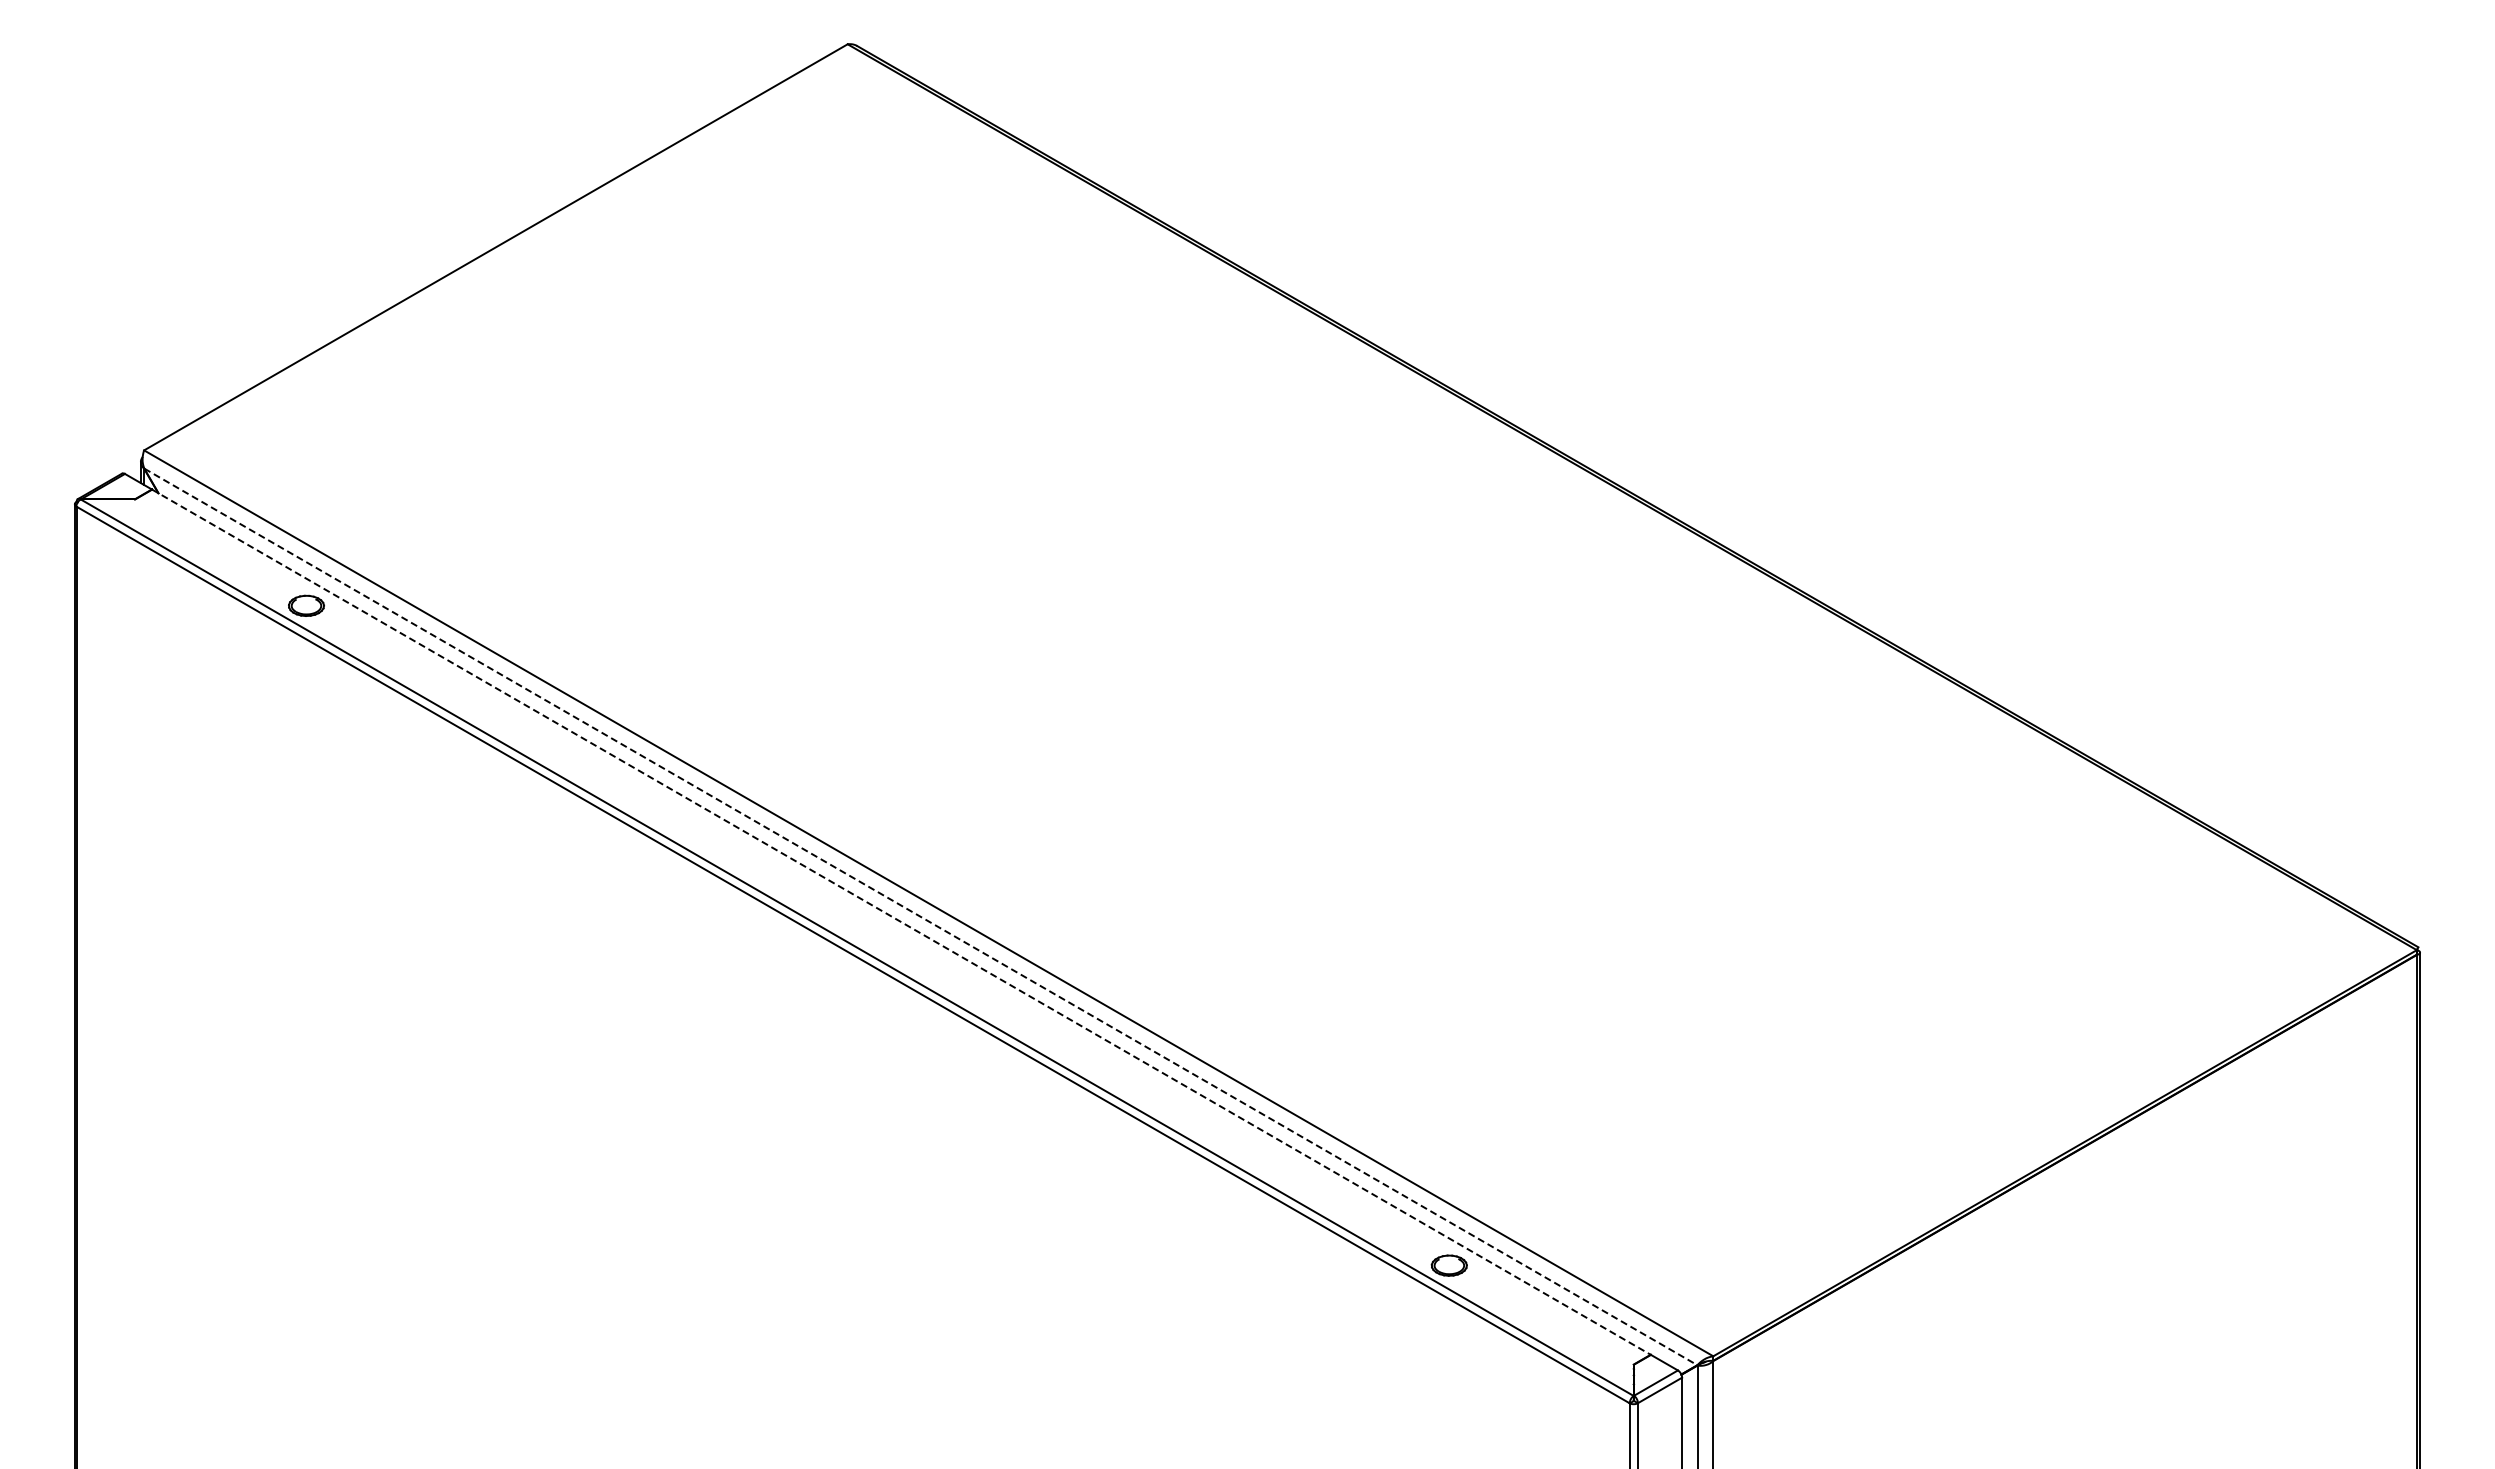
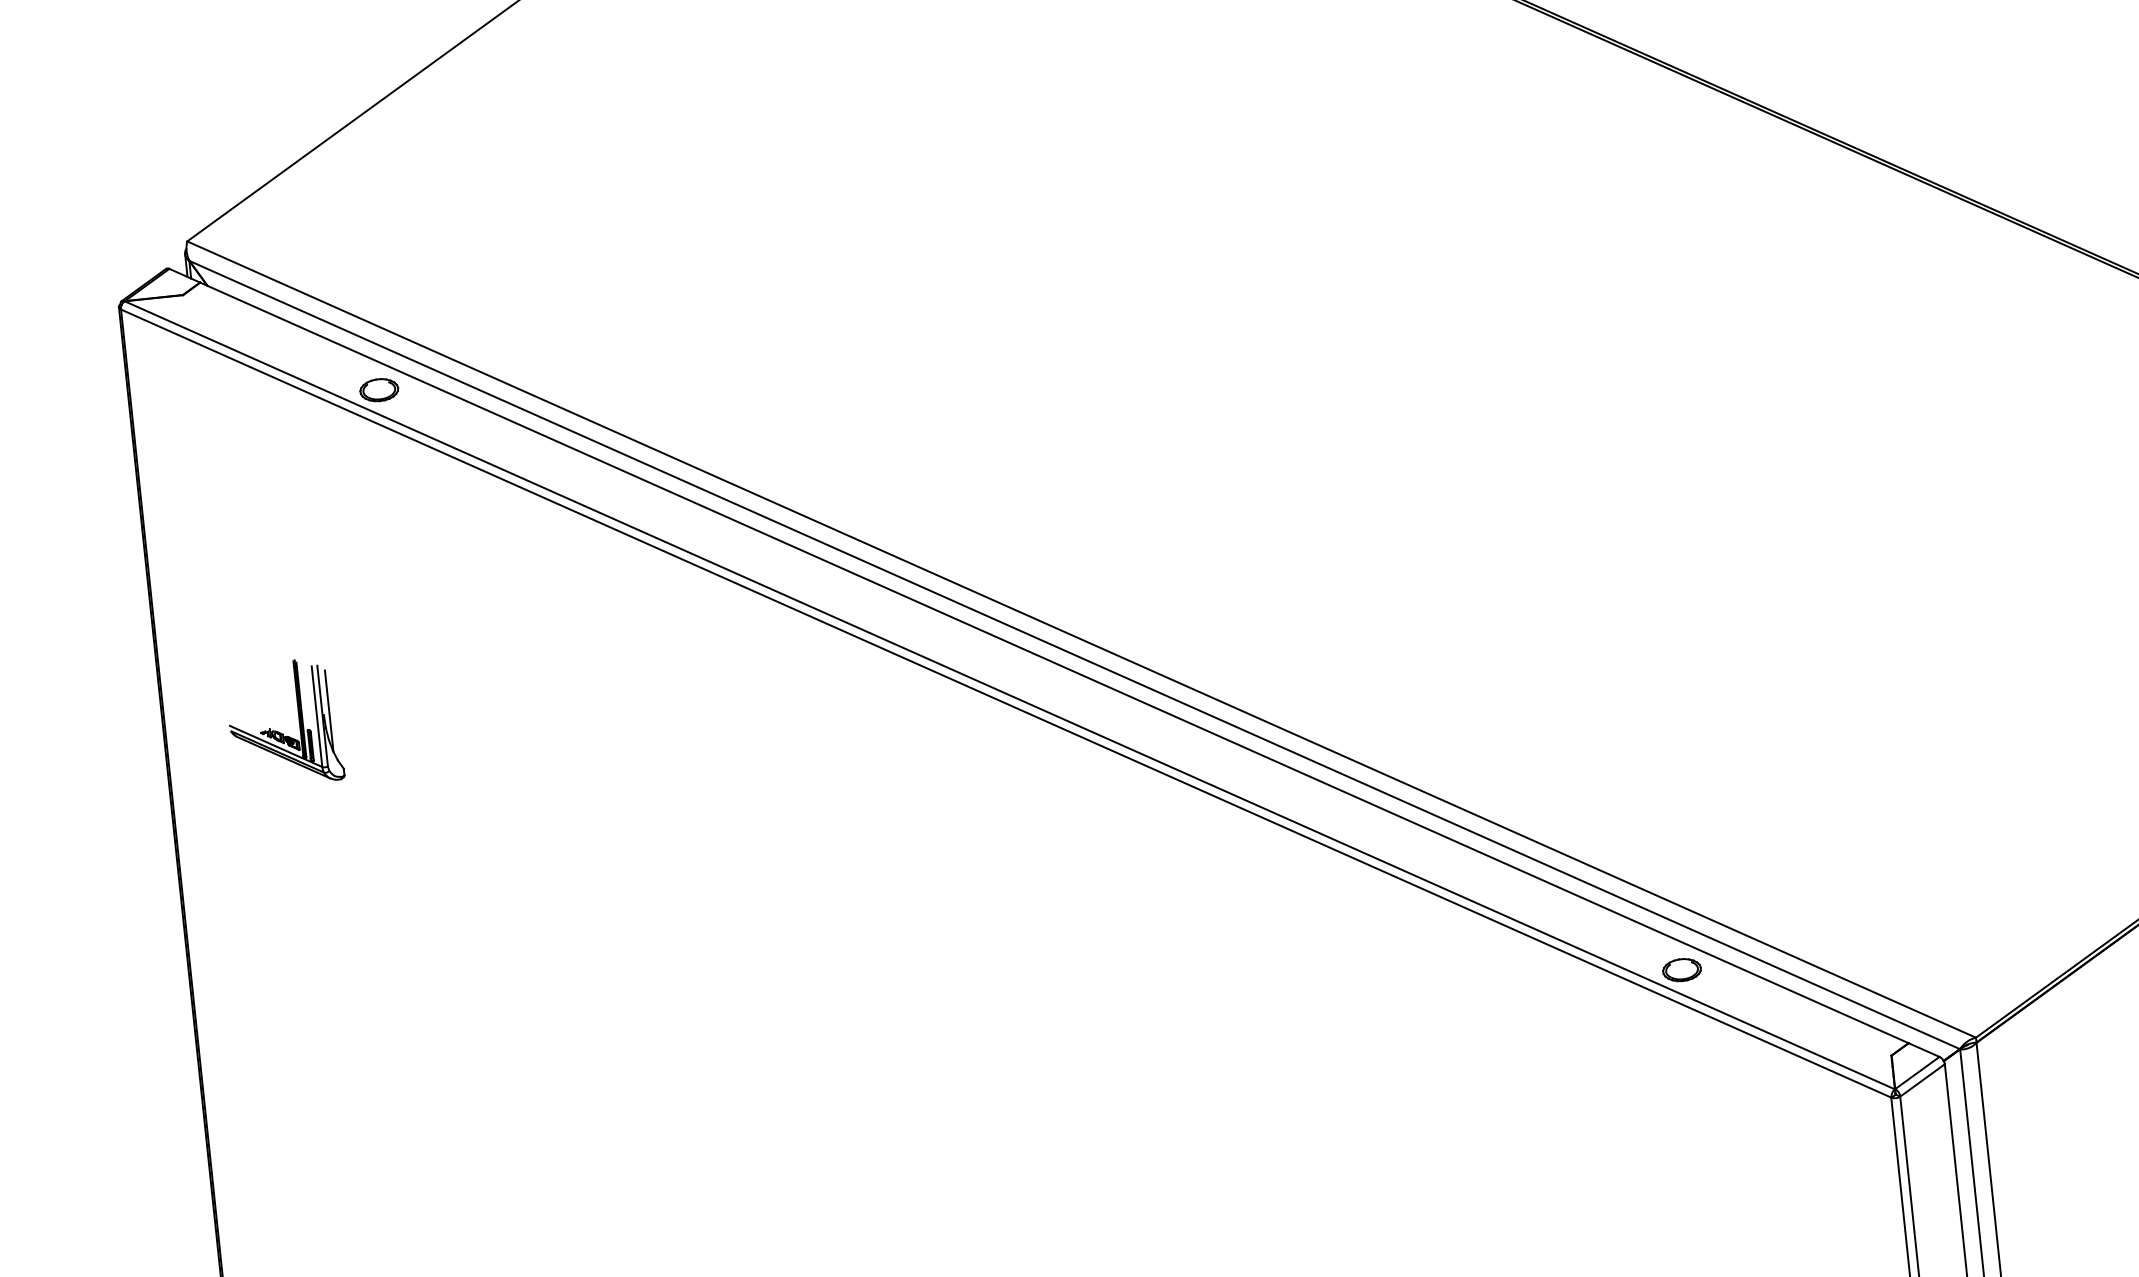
part: (181, 910) -> (279, 731), added
line: (920, 916) -> (1074, 654), dashed -> solid
line: (901, 922) -> (1054, 663), dashed -> solid

